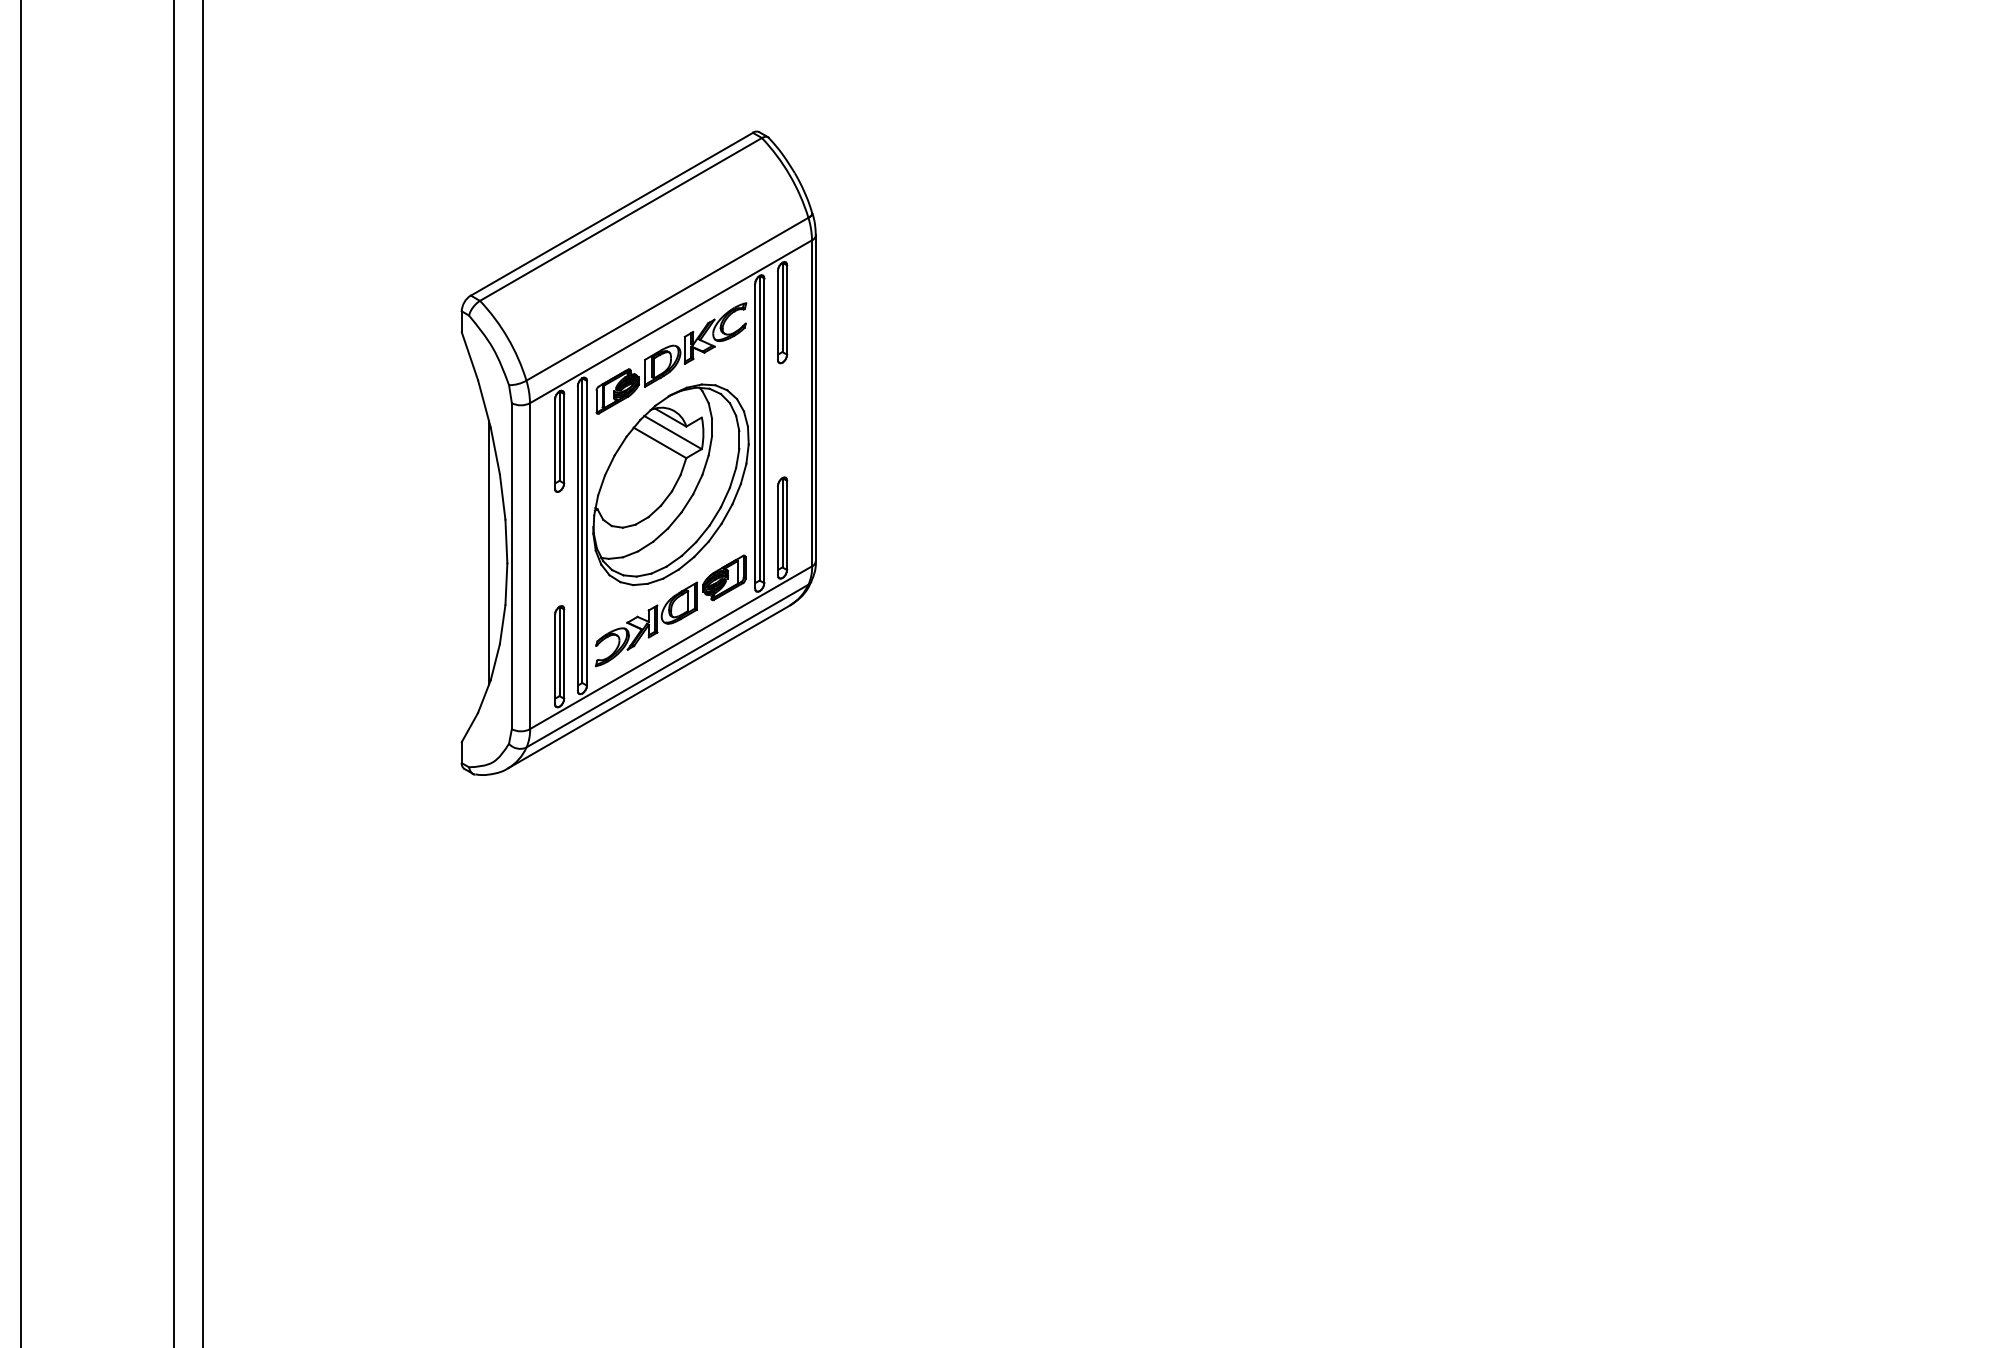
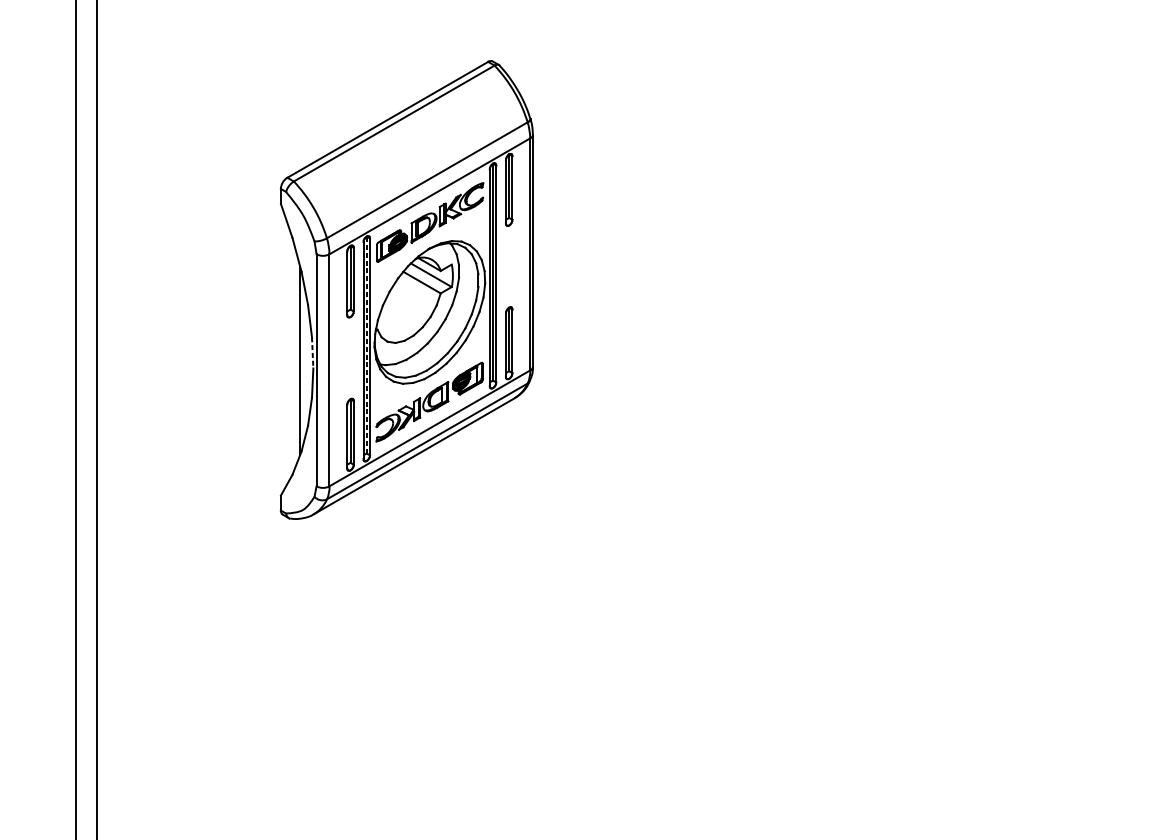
line: (582, 530) -> (366, 344), solid -> dashed
line: (506, 541) -> (312, 352), solid -> dashed

